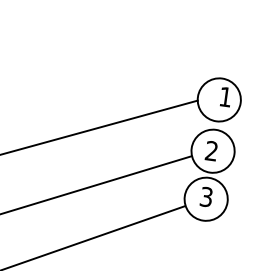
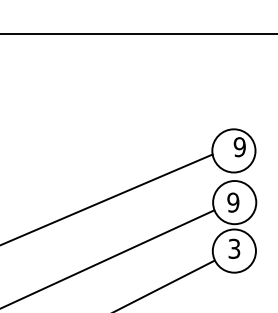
text: (225, 97) -> (239, 147), 1 -> 9
text: (211, 150) -> (233, 202), 2 -> 9

